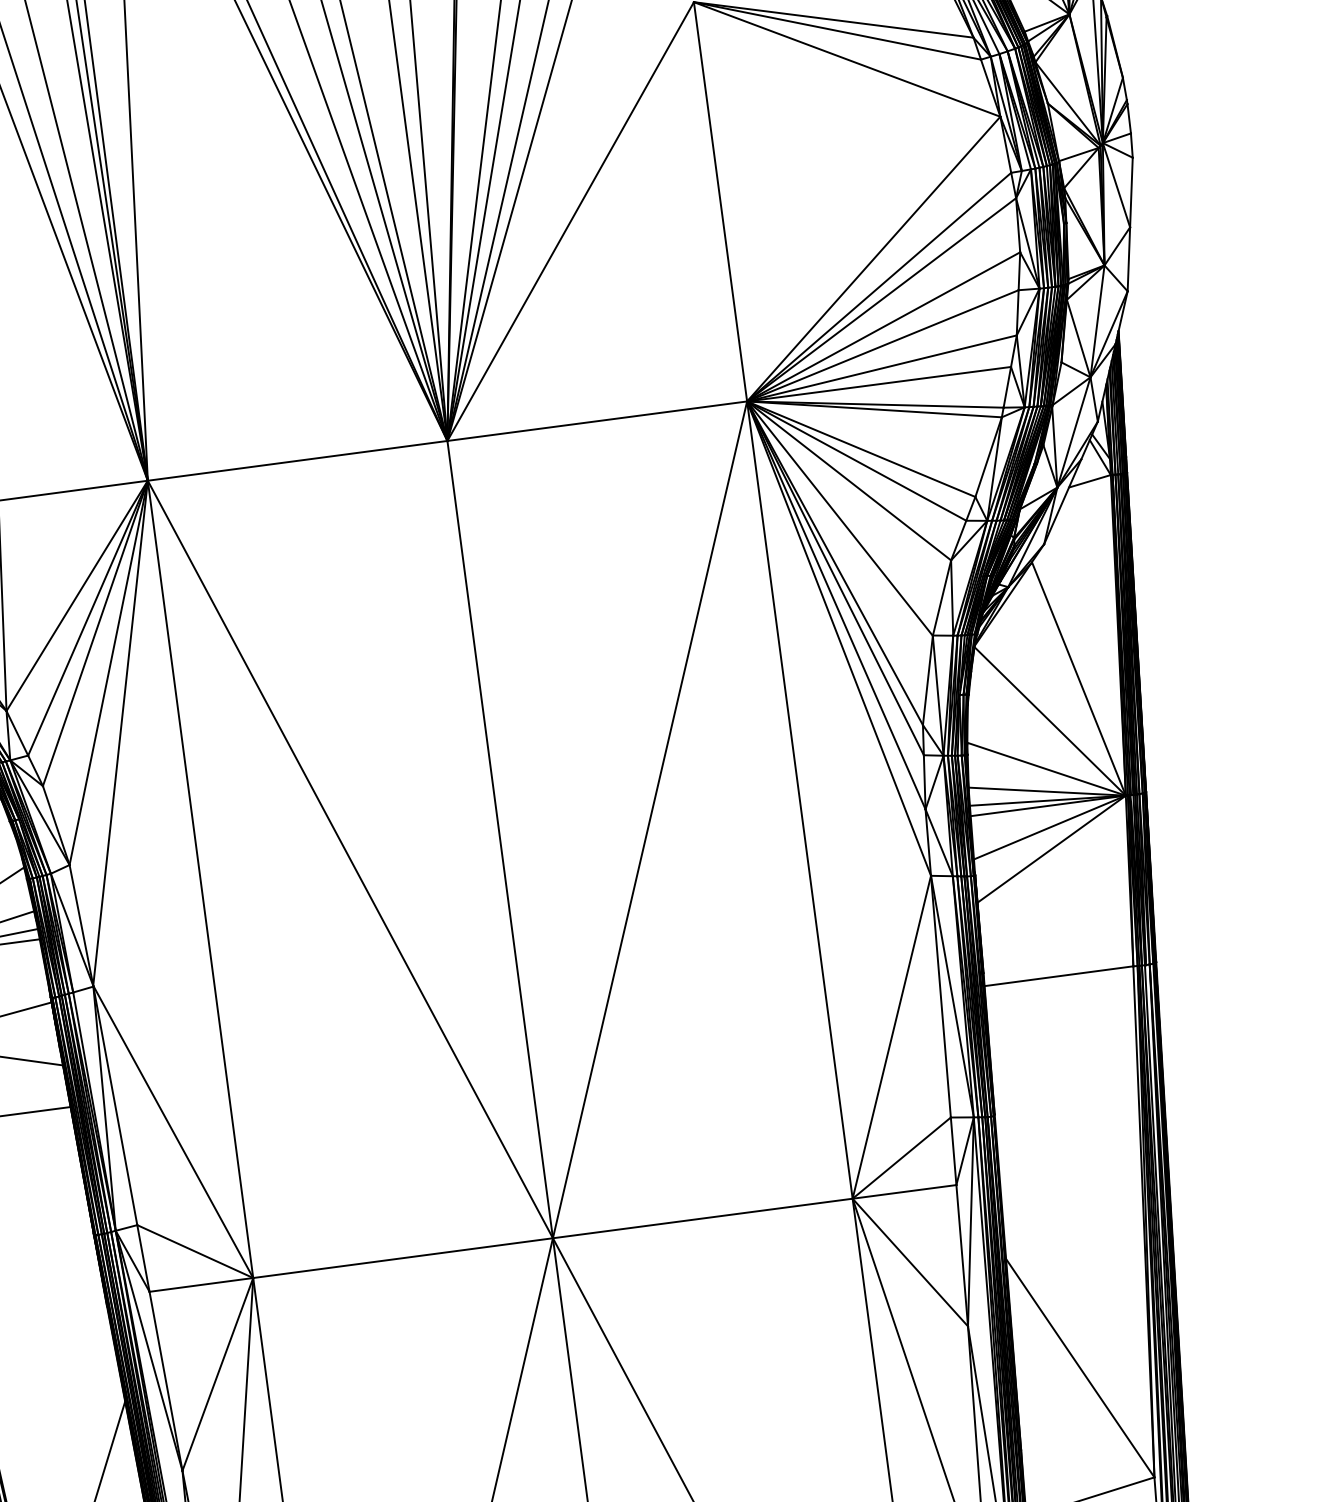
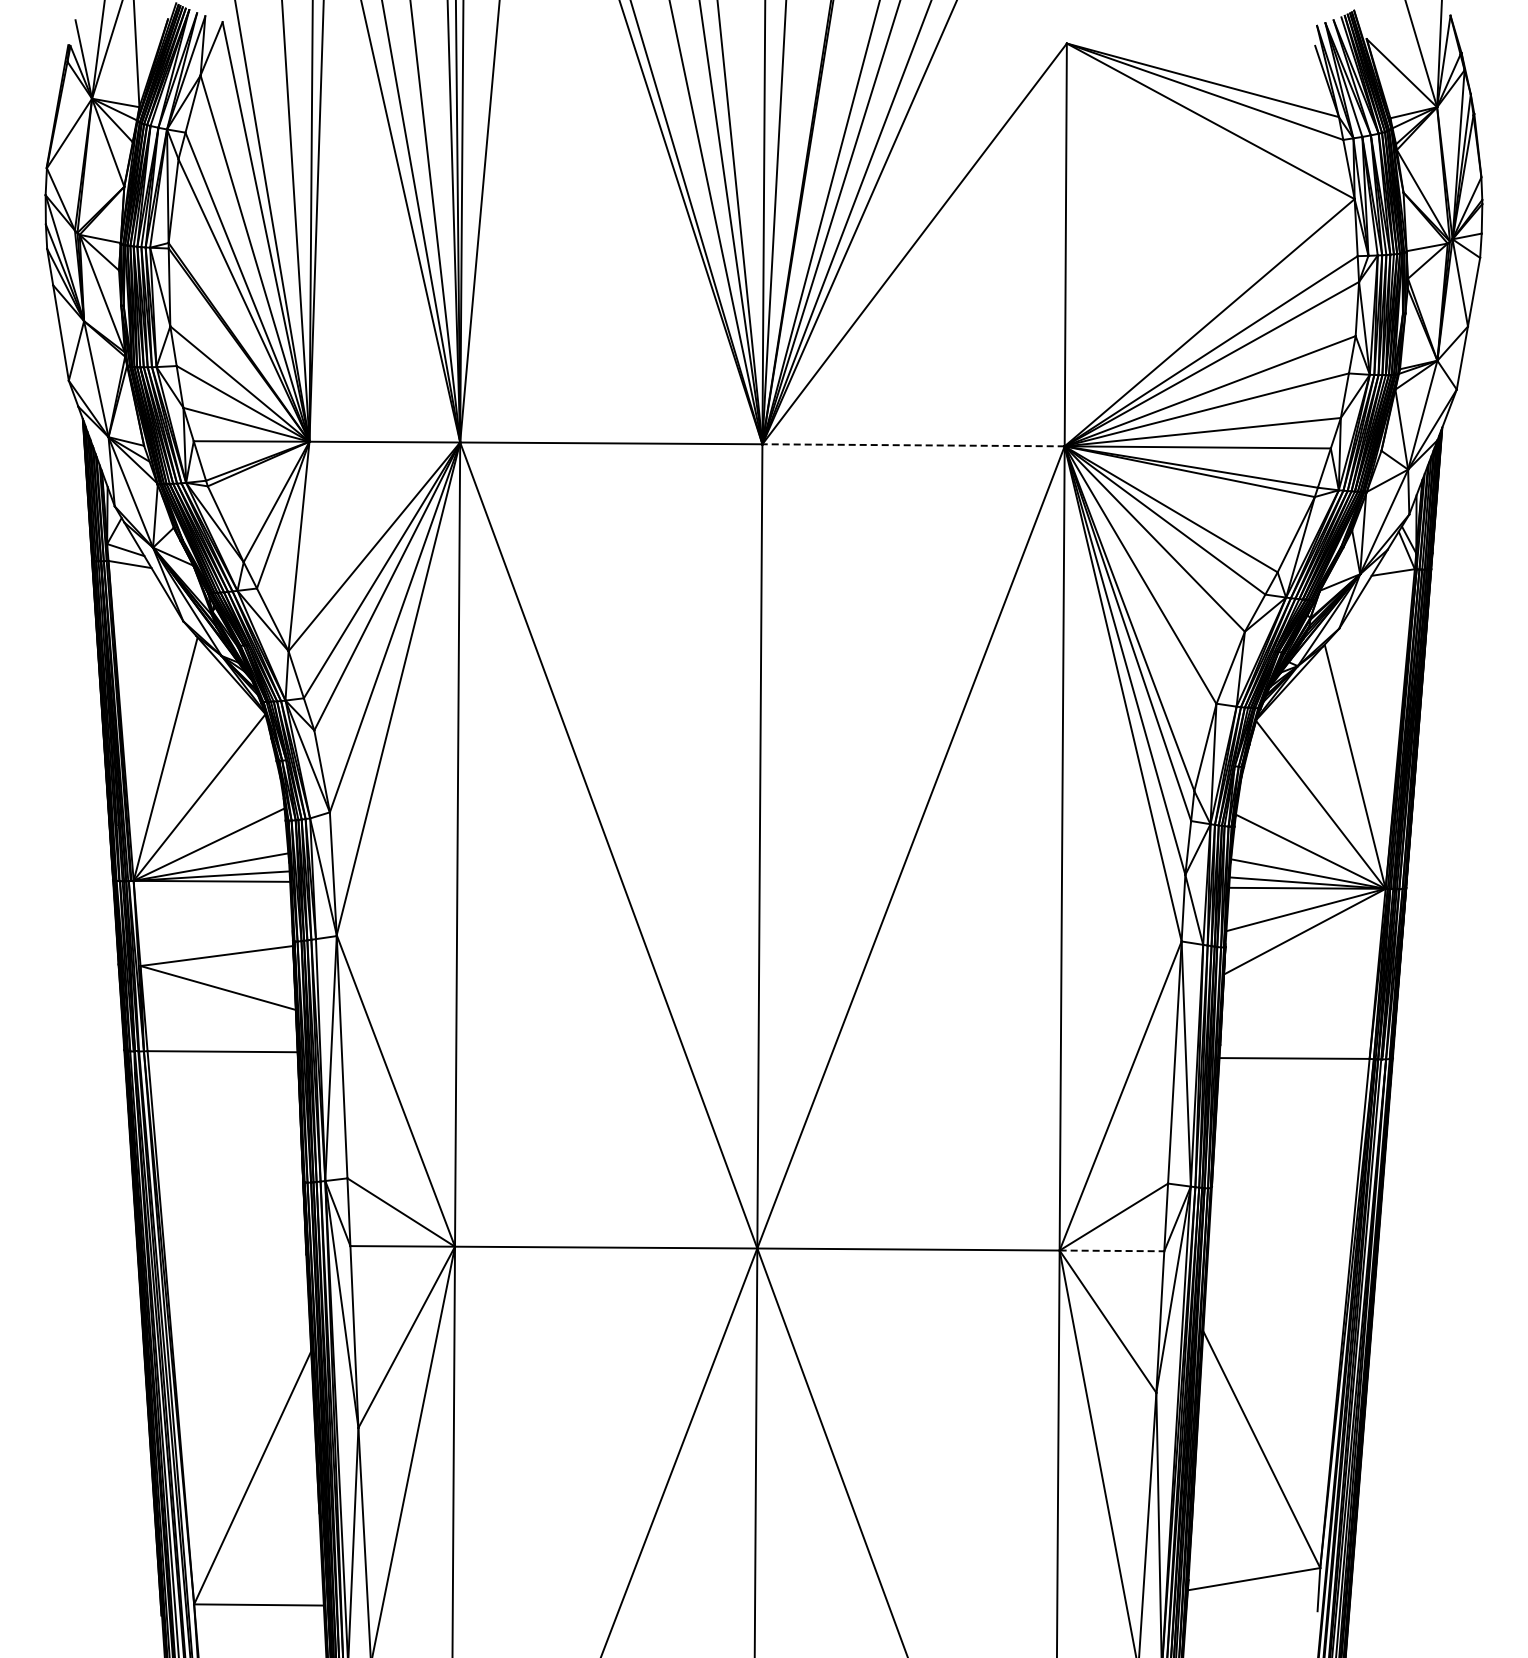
line: (597, 421) -> (913, 445), solid -> dashed
line: (905, 1191) -> (1112, 1250), solid -> dashed

